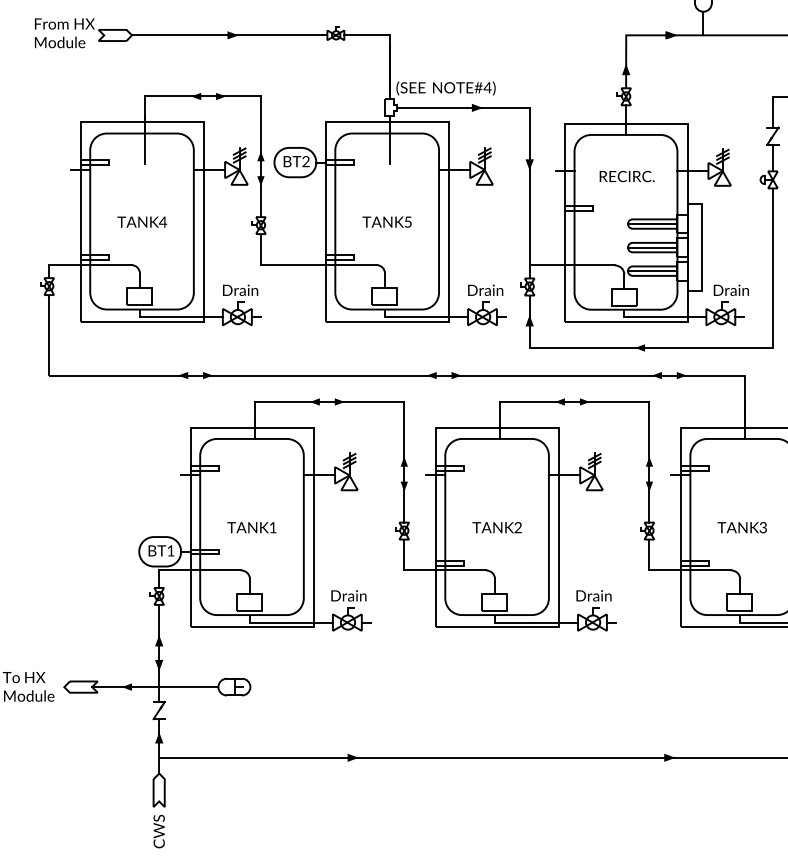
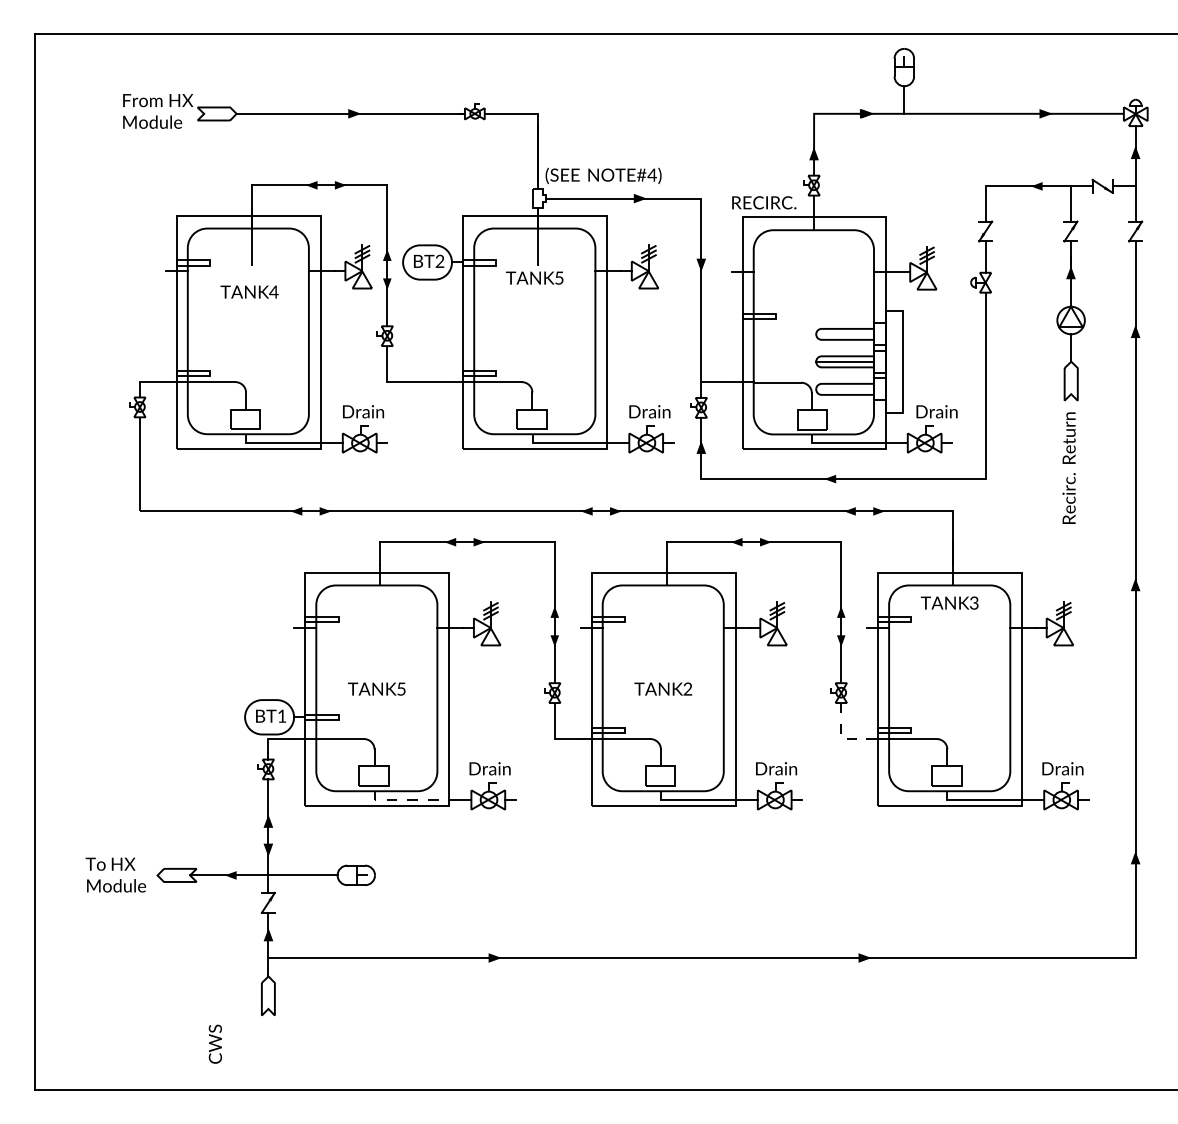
text: (627, 176) -> (764, 202), moved
text: (142, 221) -> (249, 291), moved
text: (386, 221) -> (534, 277), moved
line: (652, 224) -> (844, 334), removed
line: (652, 271) -> (844, 389), removed
text: (273, 527) -> (401, 688), 1 -> 5
text: (742, 527) -> (949, 602), moved
line: (649, 566) -> (841, 734), solid -> dashed
line: (283, 622) -> (413, 800), solid -> dashed
text: (158, 830) -> (214, 1043), moved

